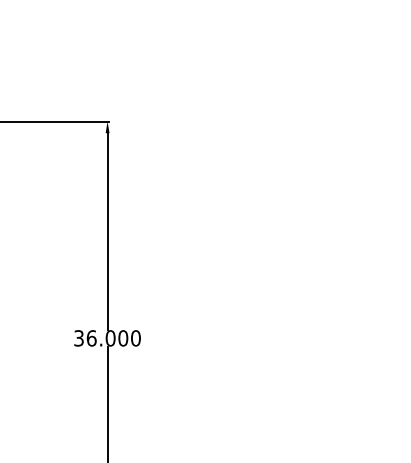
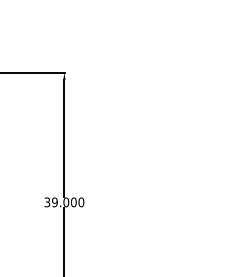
text: (90, 338) -> (54, 202), 36.000 -> 39.000

